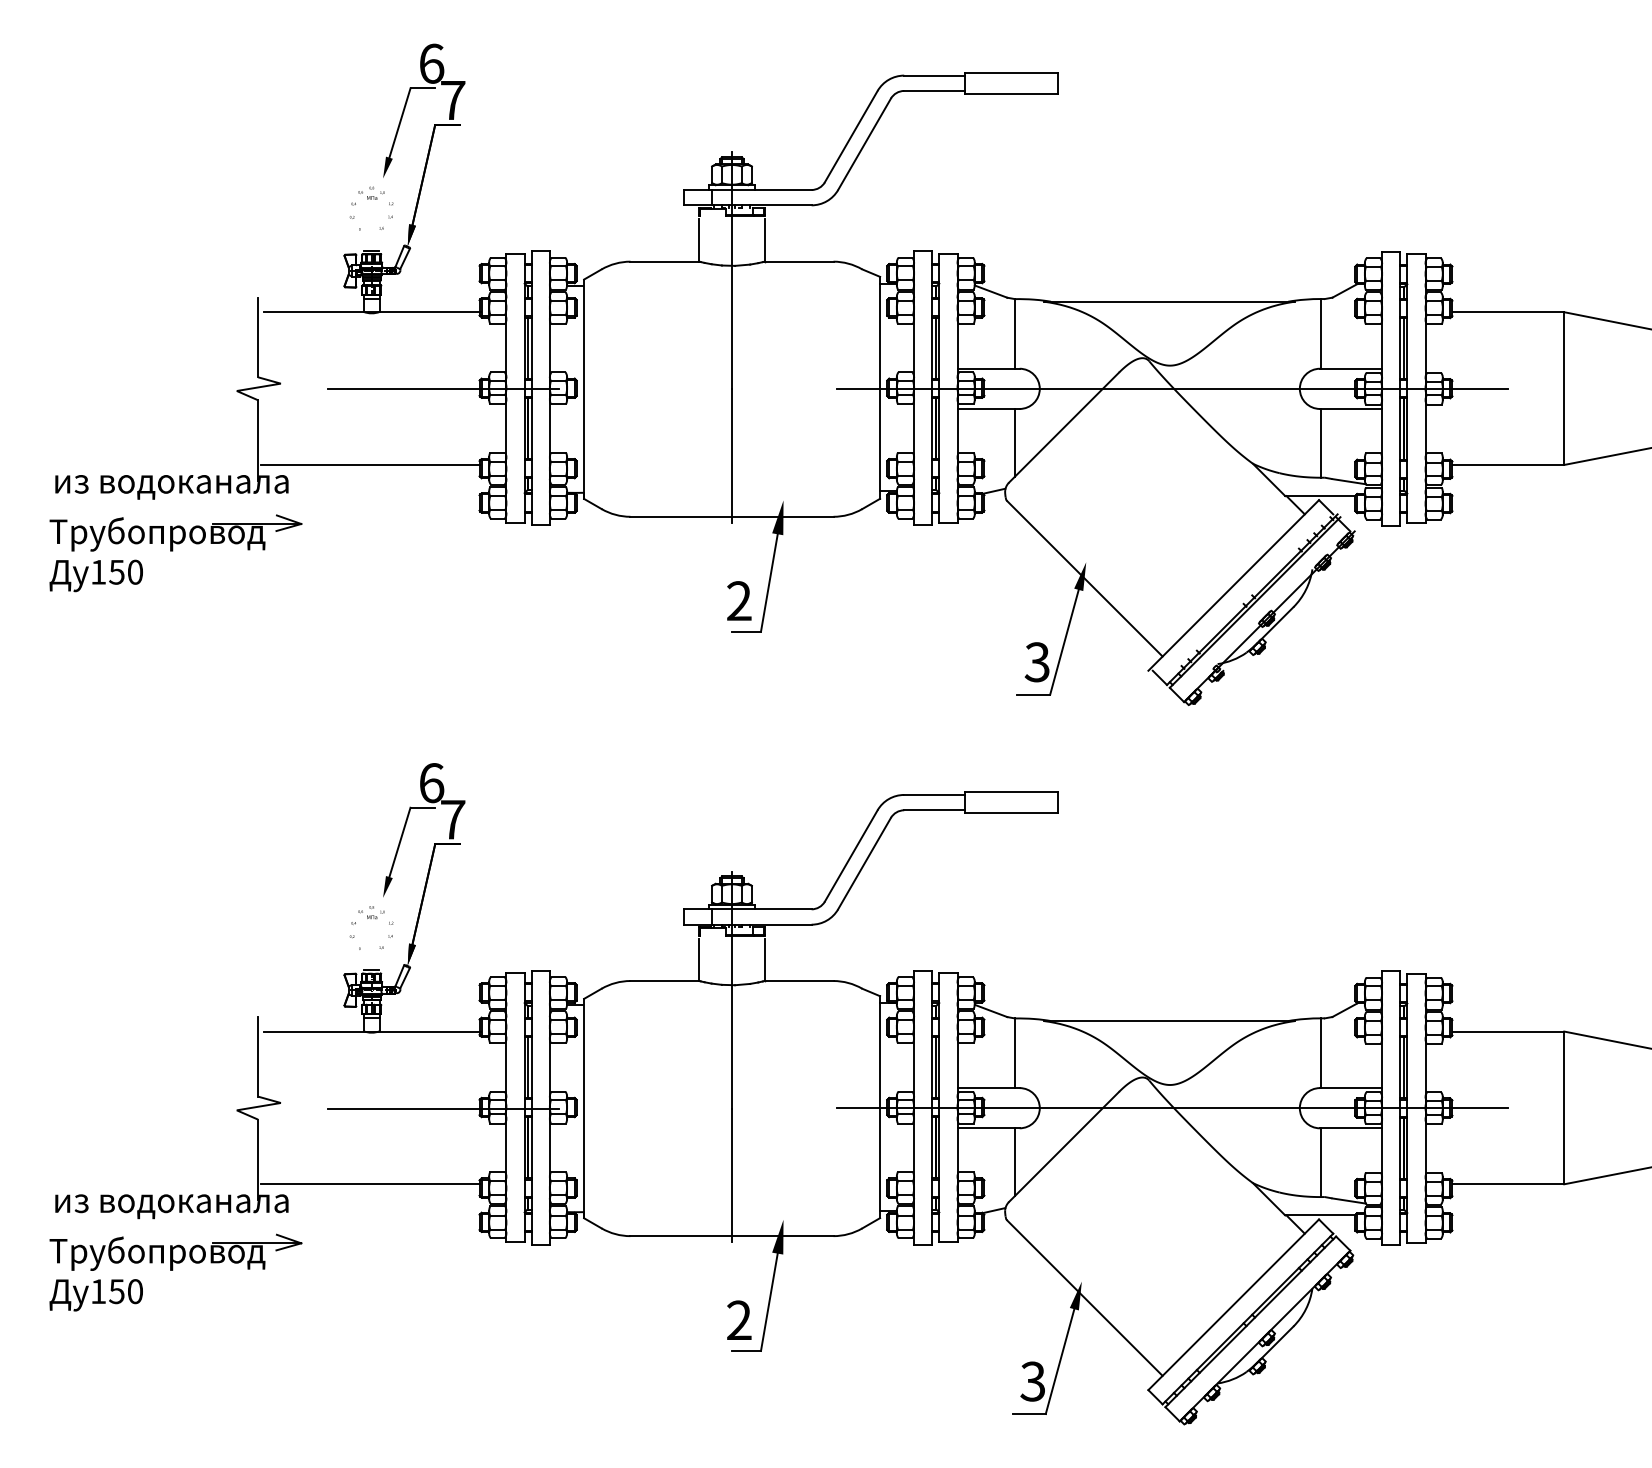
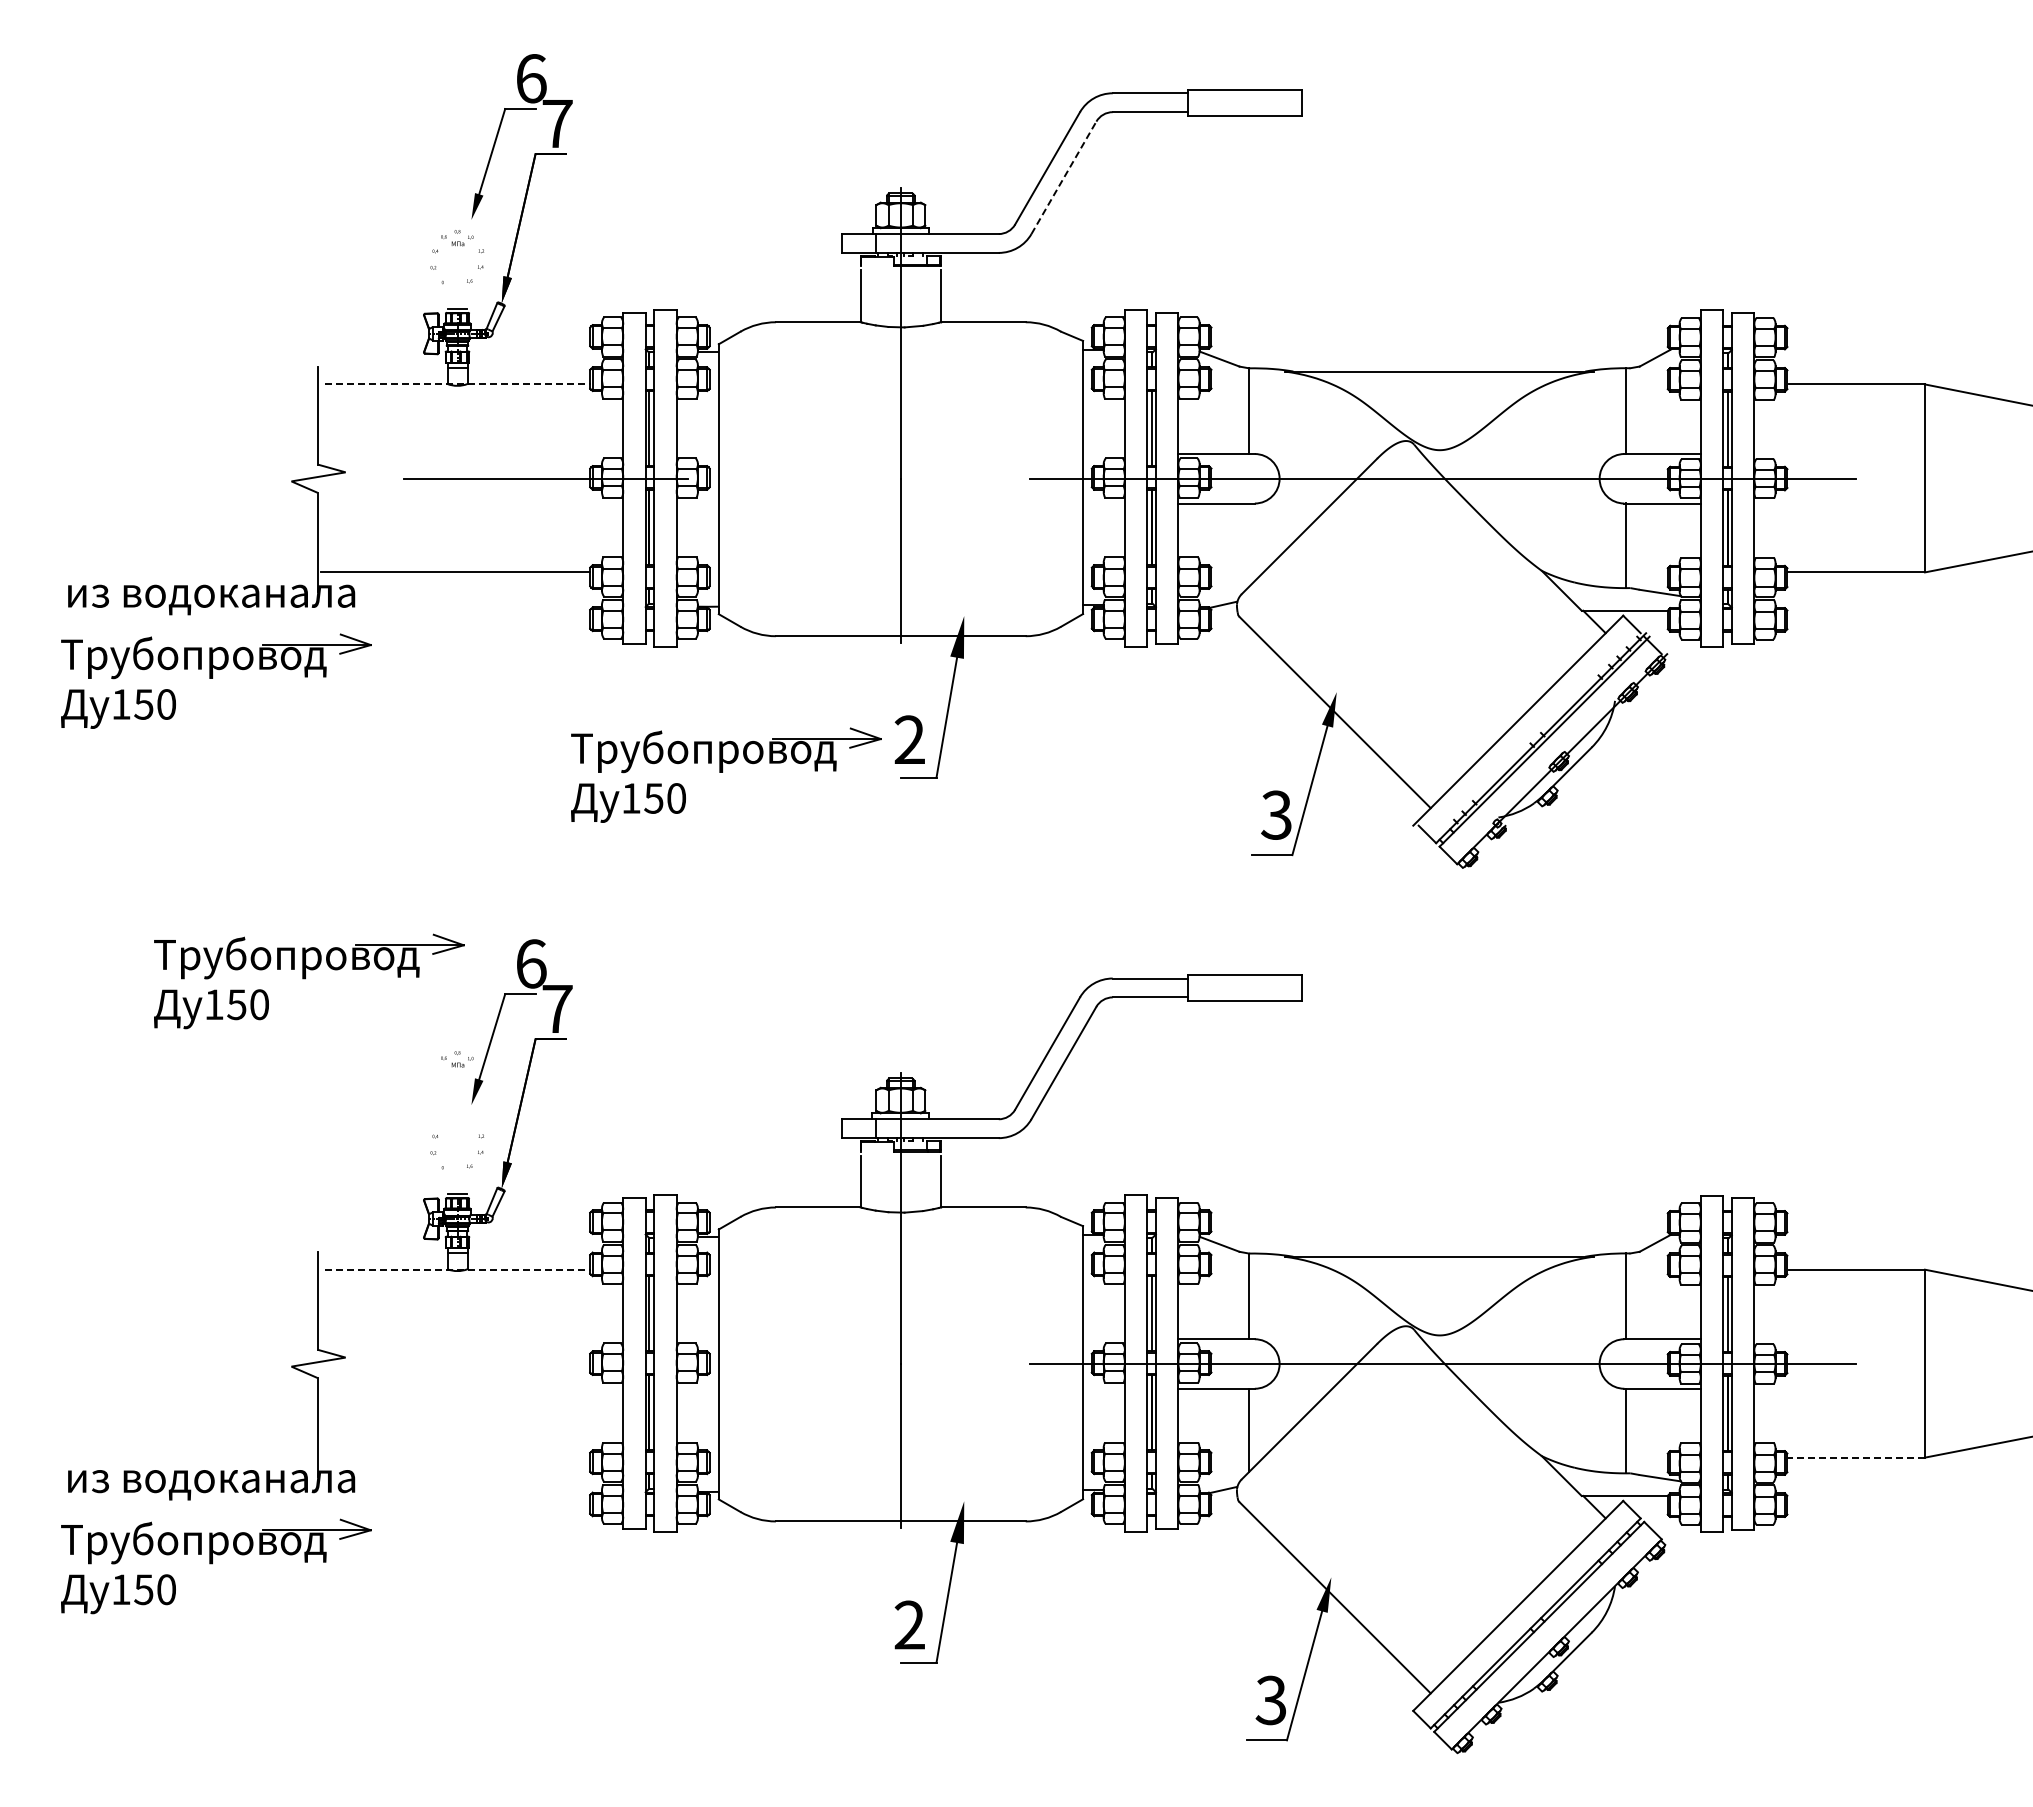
line: (864, 144) -> (1063, 177), solid -> dashed
line: (372, 312) -> (458, 384), solid -> dashed
line: (1015, 442) -> (1249, 544), removed
part: (590, 629) -> (726, 774), added
part: (251, 797) -> (309, 981), added
text: (371, 912) -> (457, 1059), moved
line: (372, 1031) -> (458, 1269), solid -> dashed
line: (443, 1108) -> (545, 1364), removed
line: (370, 1184) -> (455, 1457), removed
line: (1508, 1184) -> (1856, 1457), solid -> dashed

